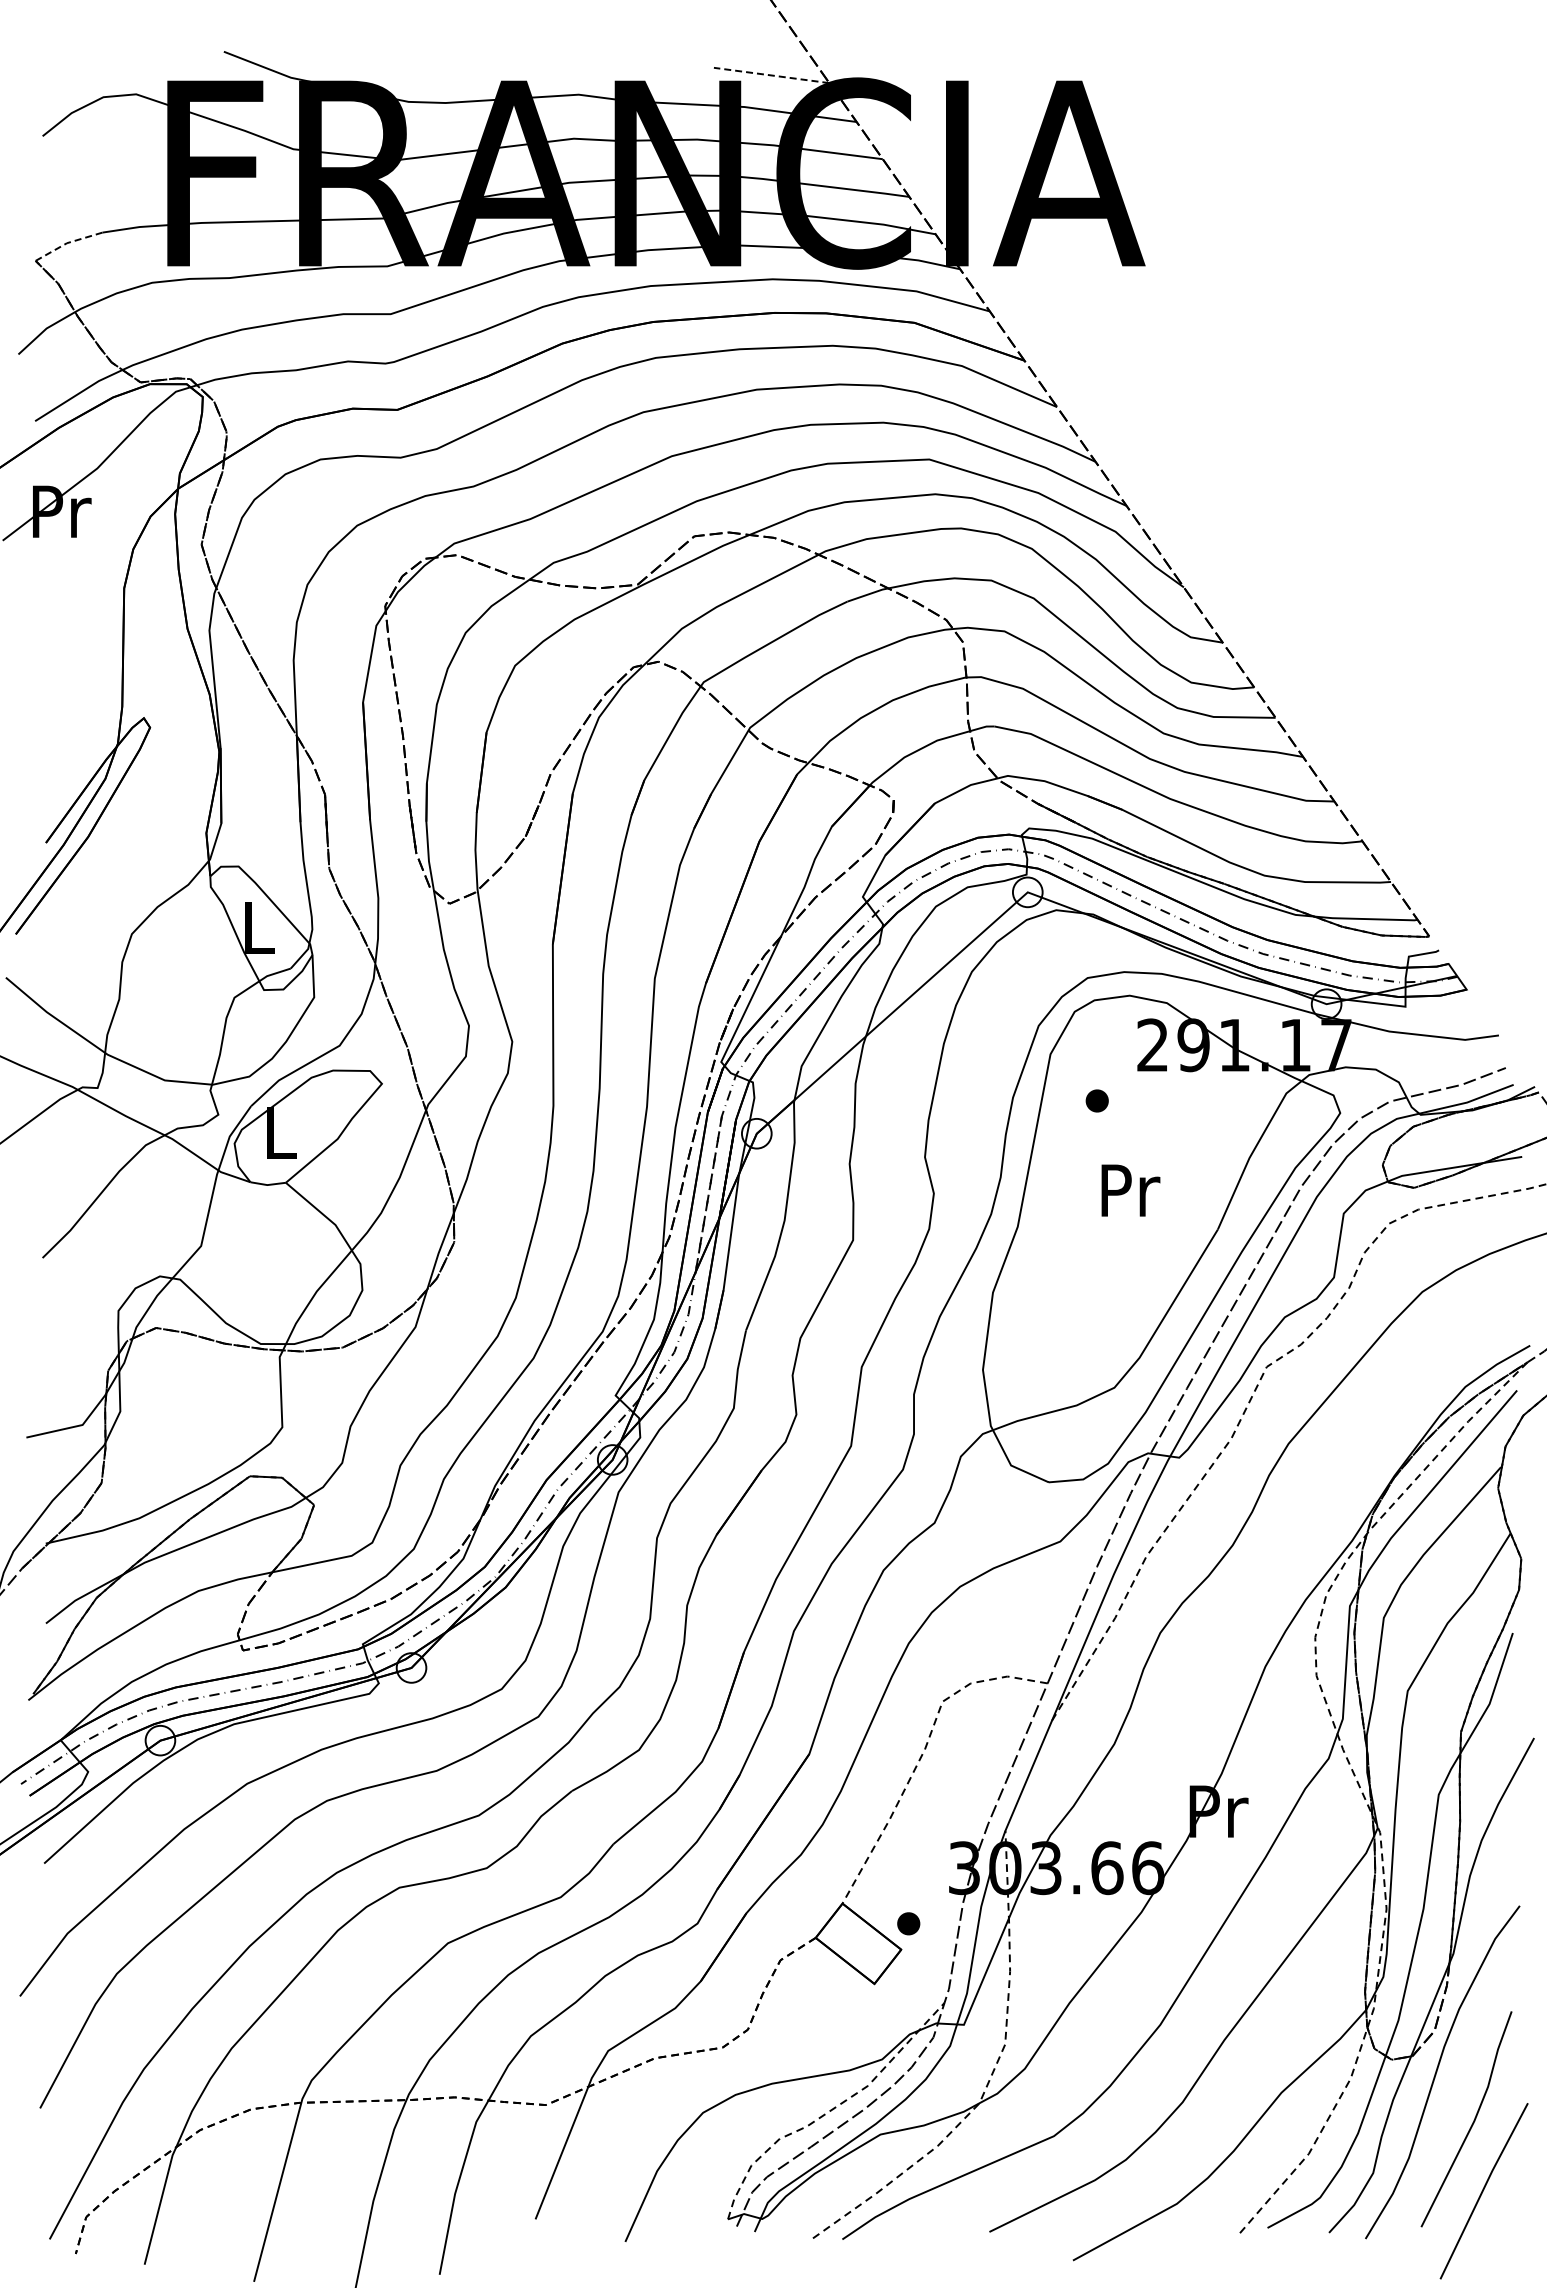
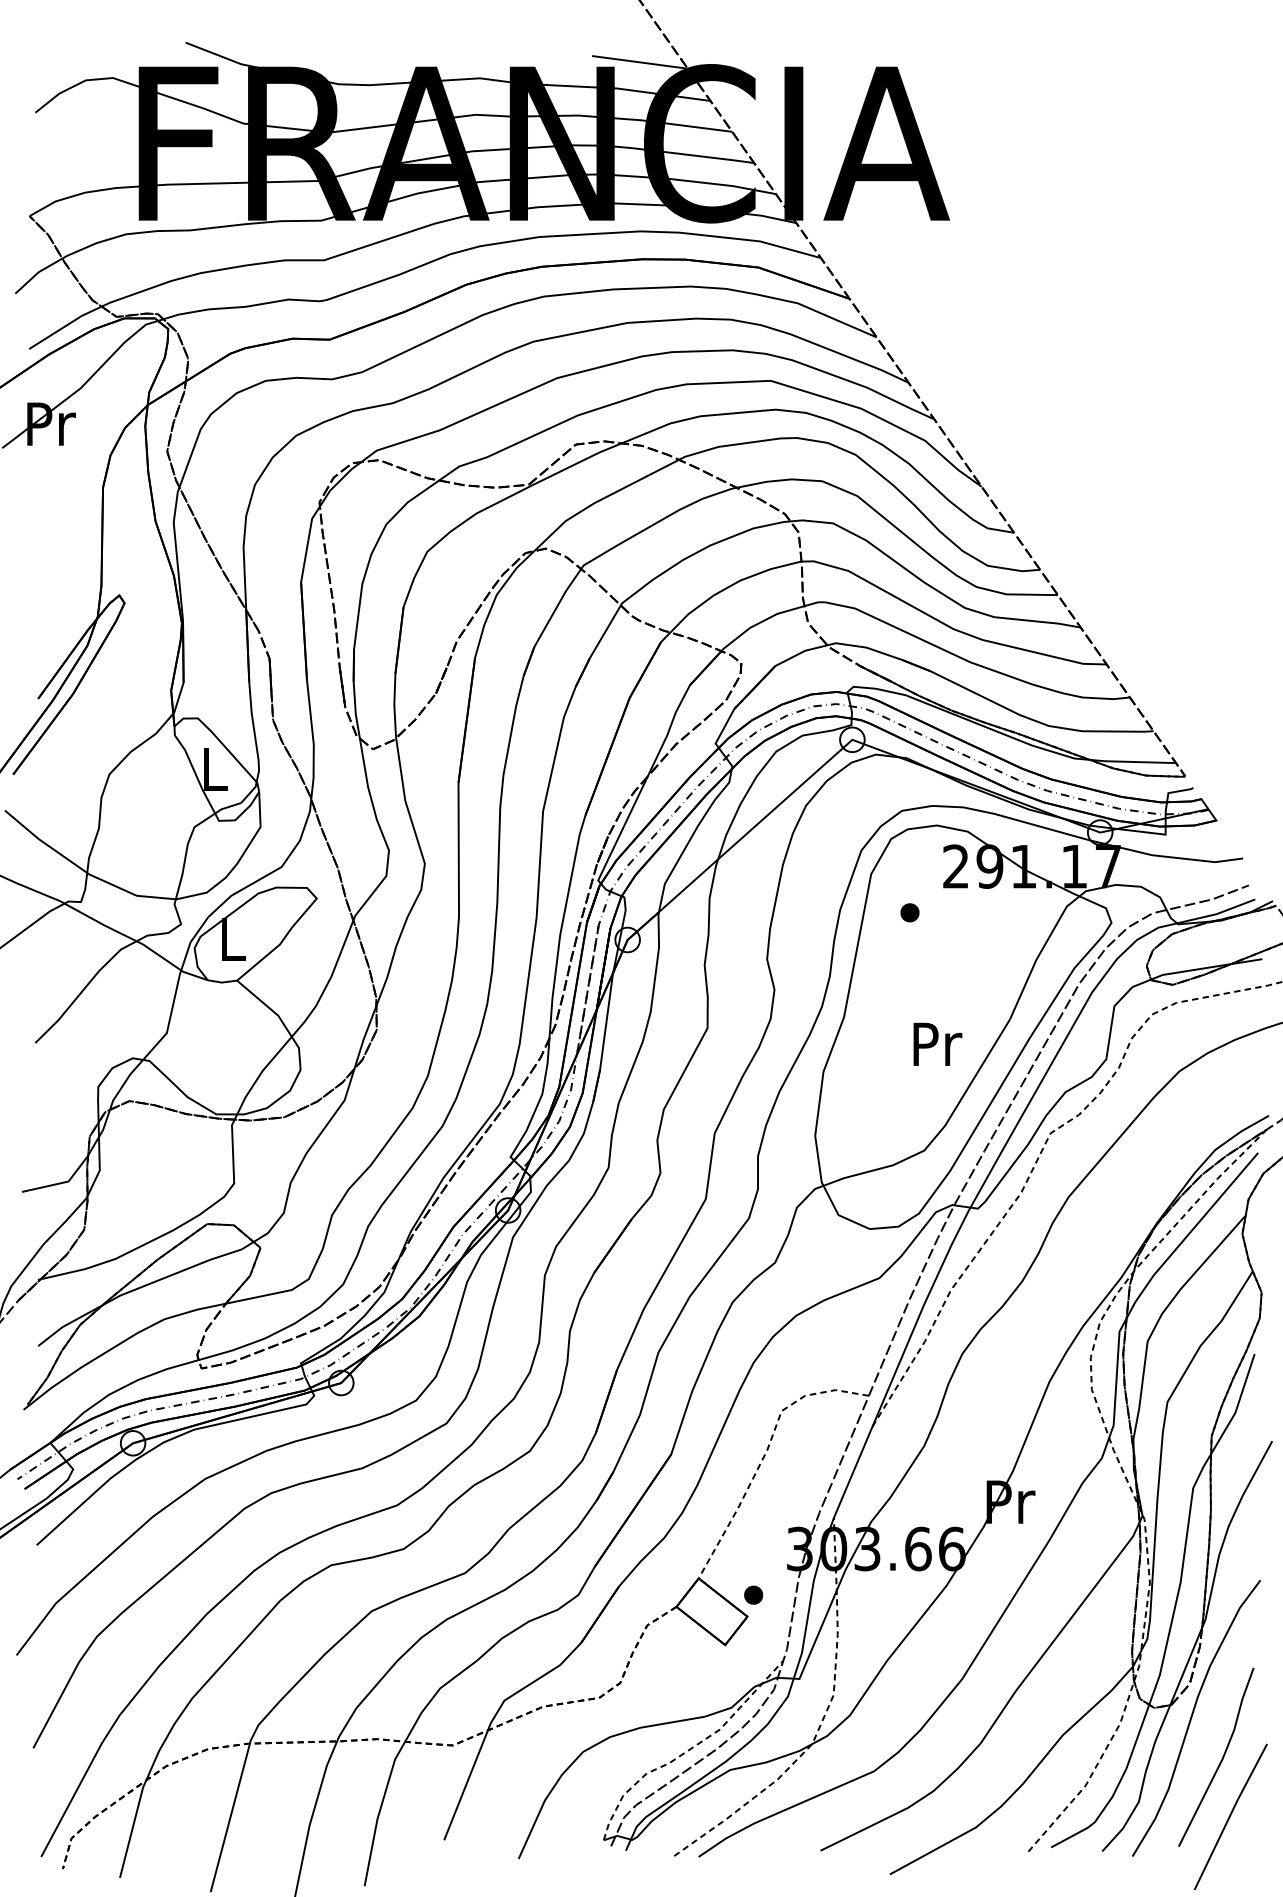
line: (771, 75) -> (639, 62), dashed -> solid
line: (67, 242) -> (56, 200), dashed -> solid
text: (1130, 1190) -> (937, 1044), moved

